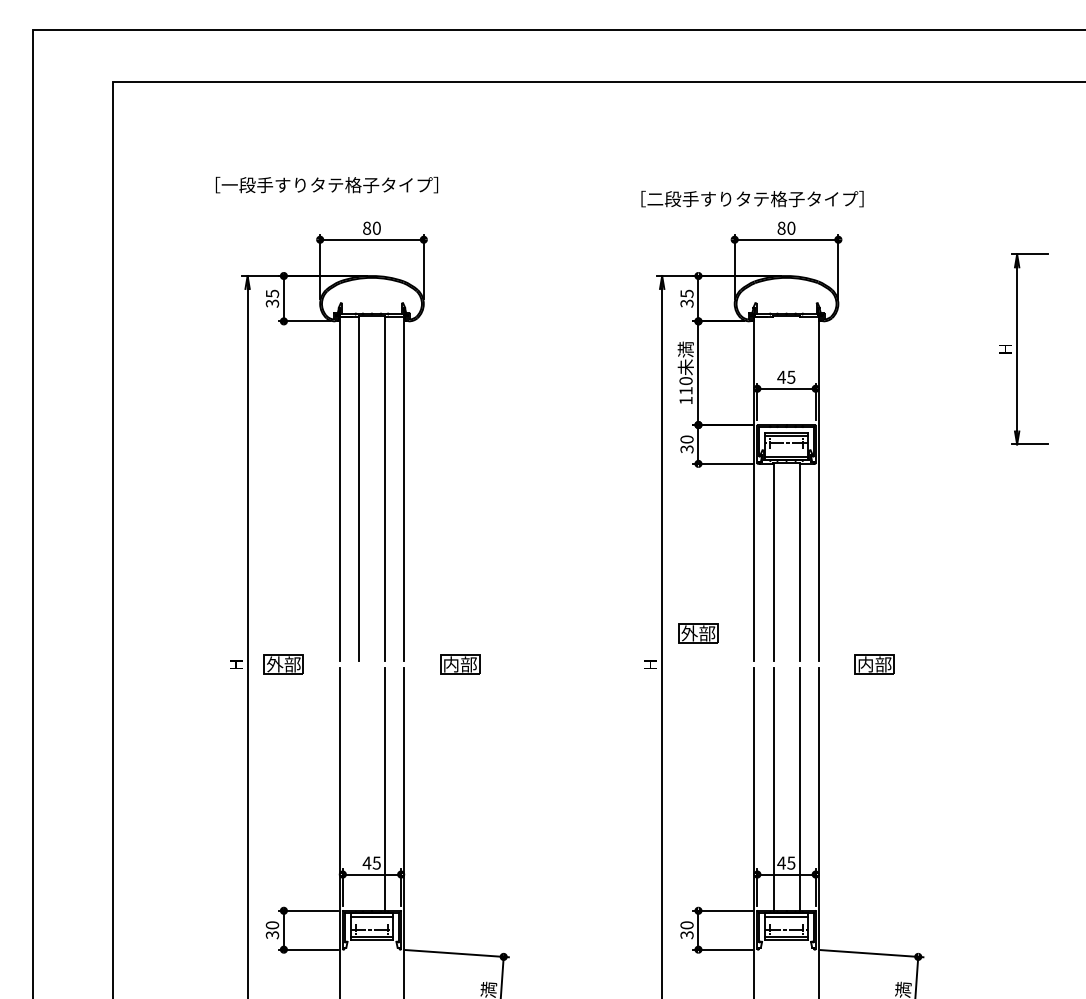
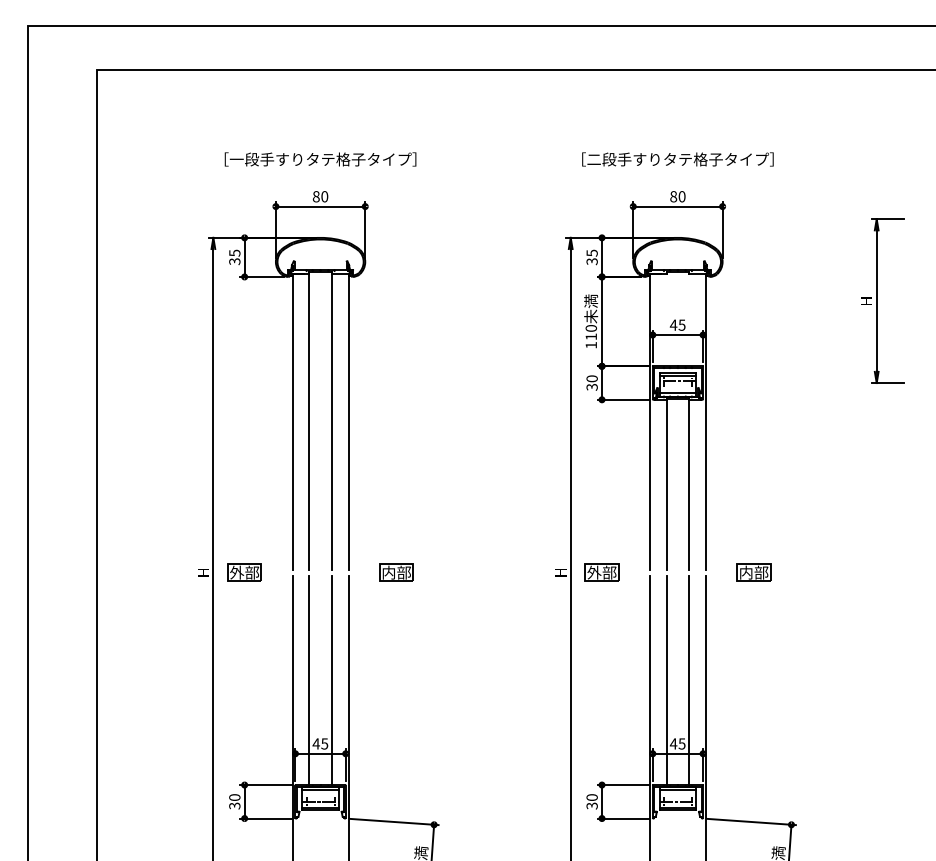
text: (326, 184) -> (320, 158), moved
text: (752, 198) -> (677, 158), moved
part: (698, 633) -> (602, 572), moved
line: (359, 788) -> (309, 679), added

